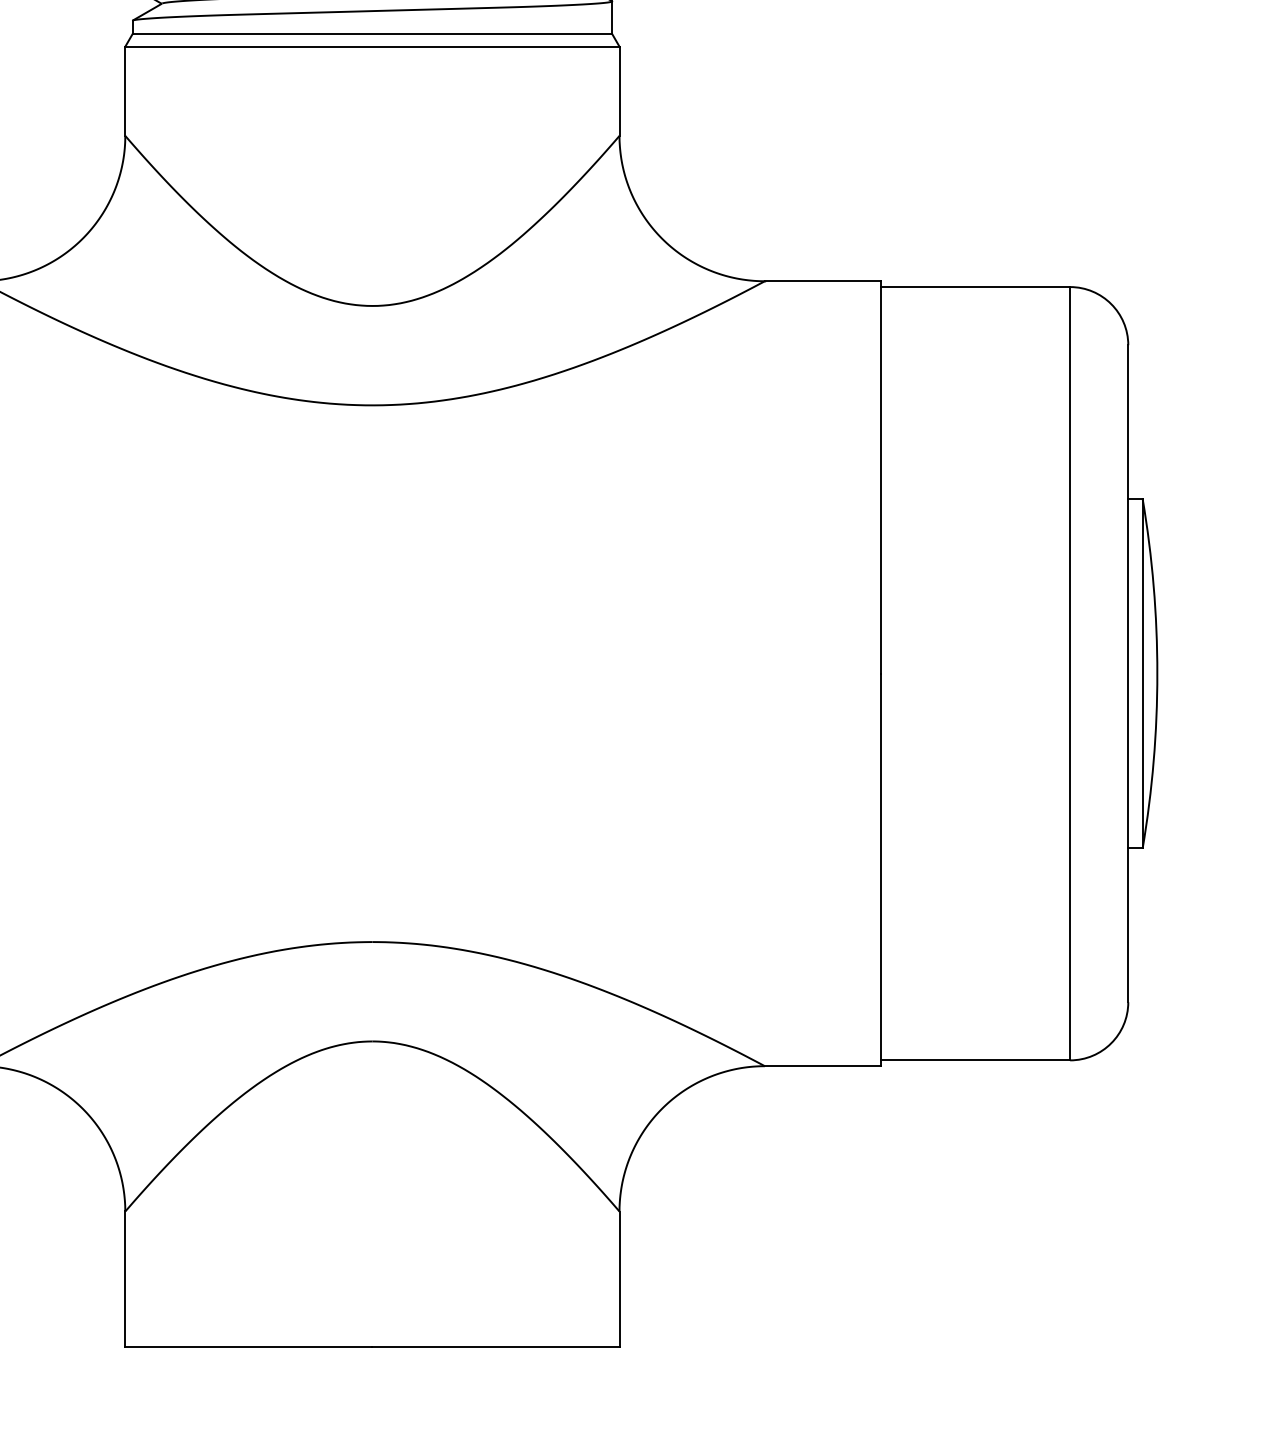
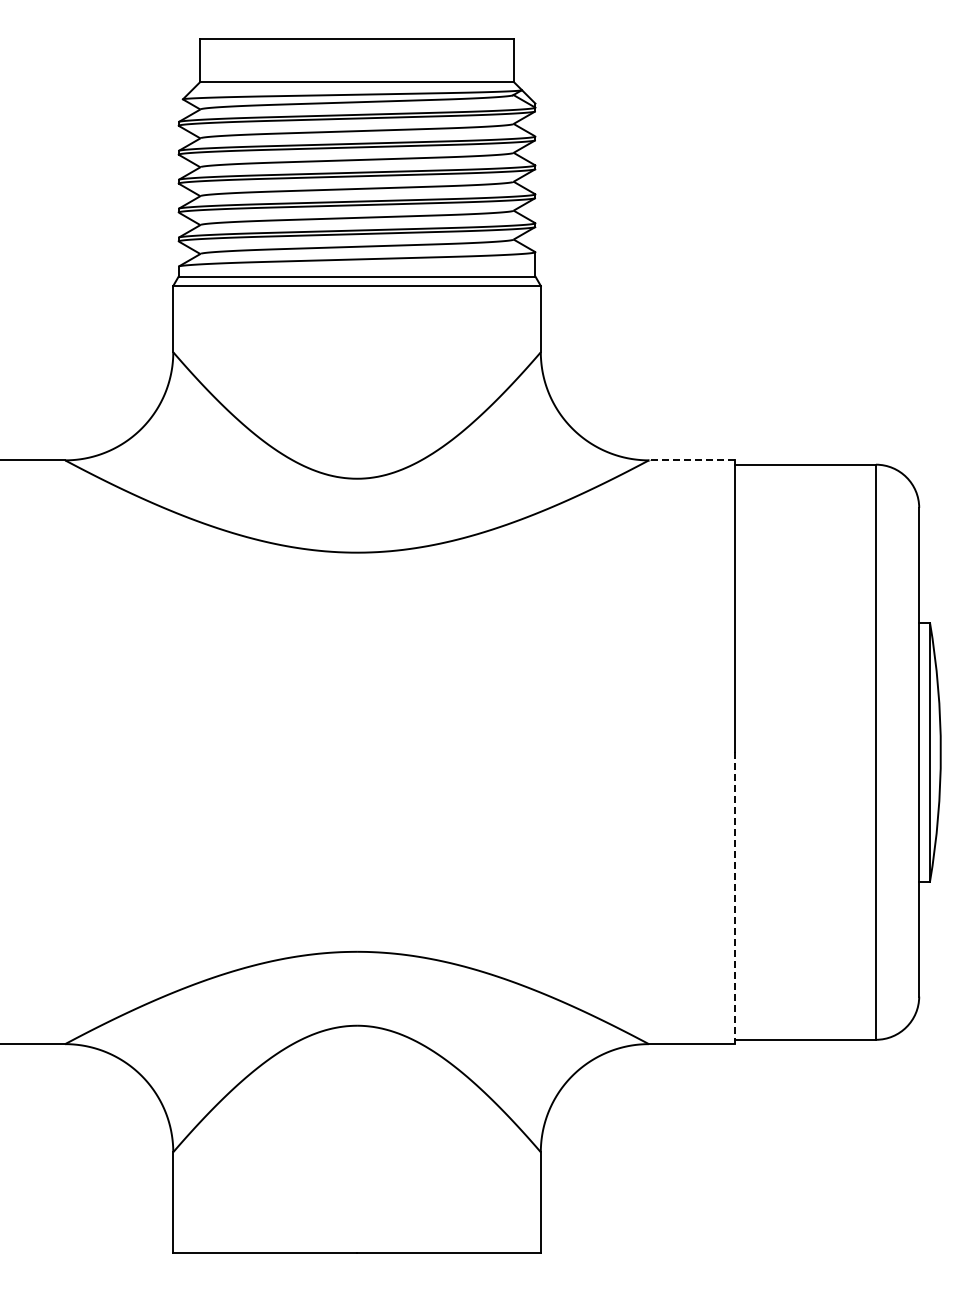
line: (822, 281) -> (691, 460), solid -> dashed
line: (881, 870) -> (735, 898), solid -> dashed

